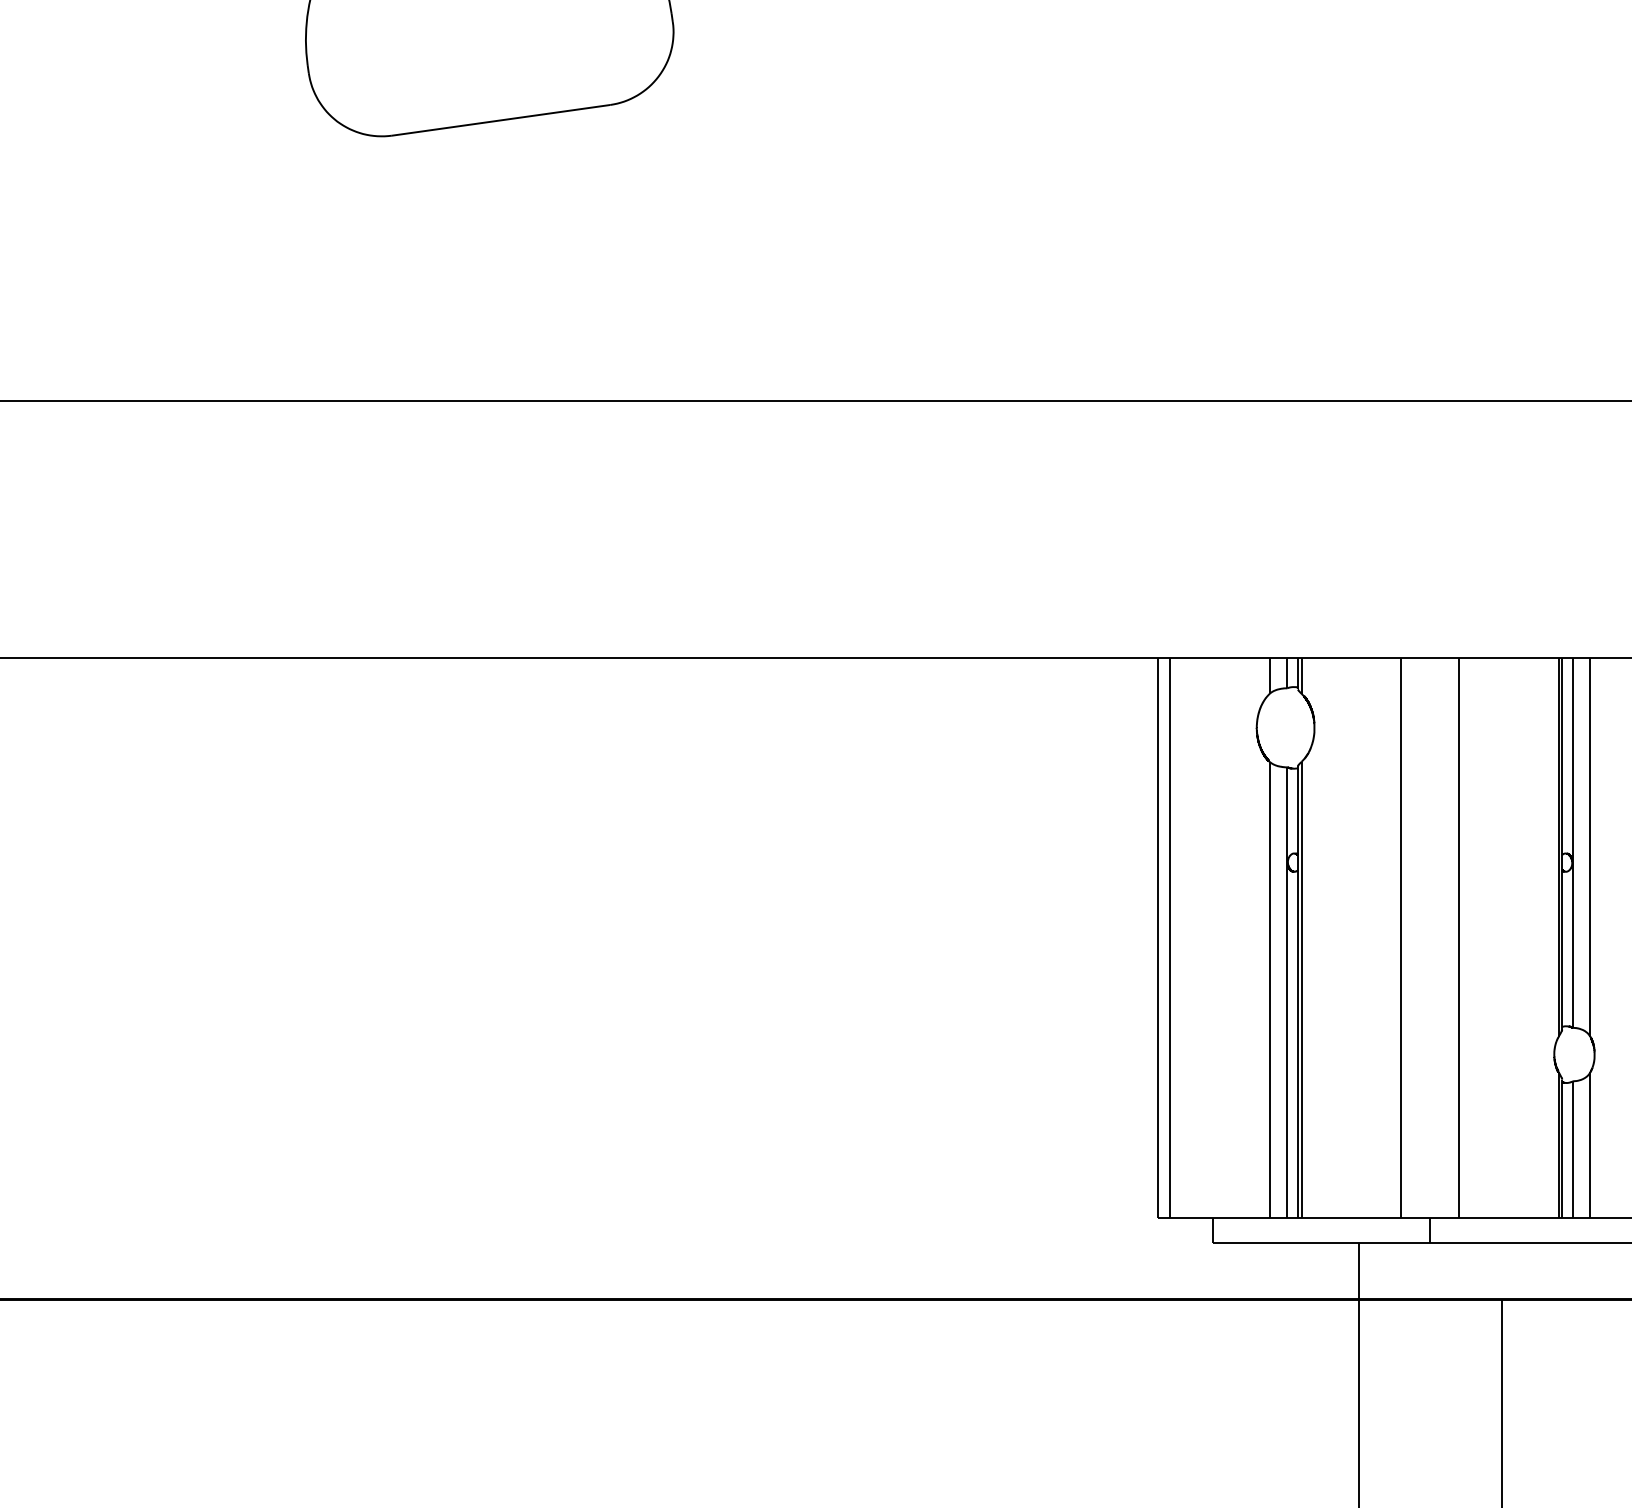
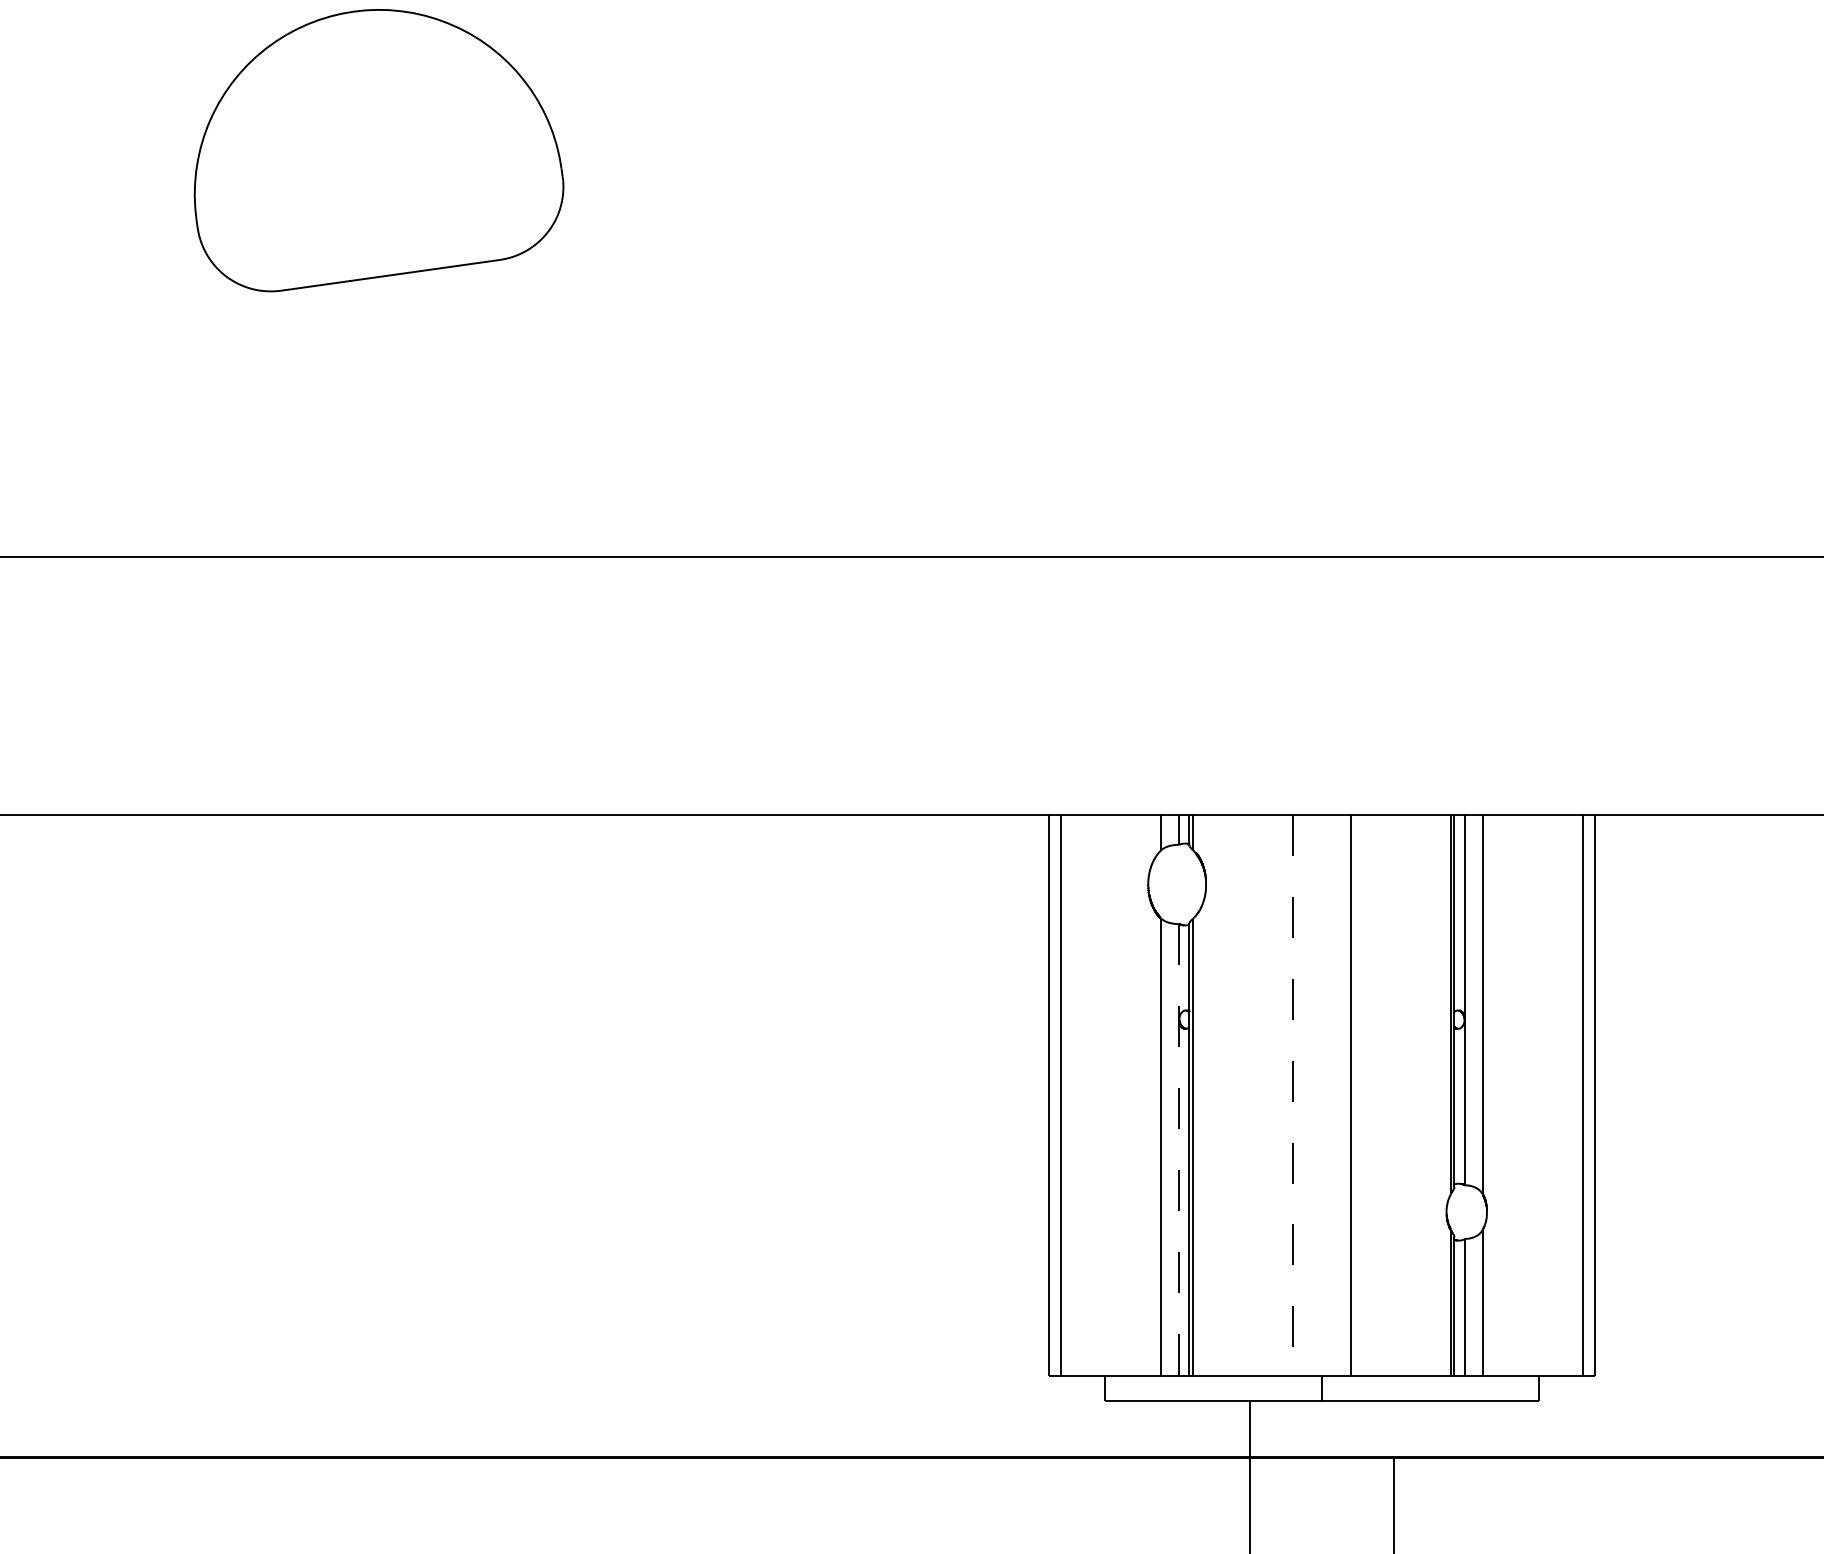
line: (1401, 938) -> (1293, 1095), solid -> dashed
line: (1286, 993) -> (1178, 1150), solid -> dashed

